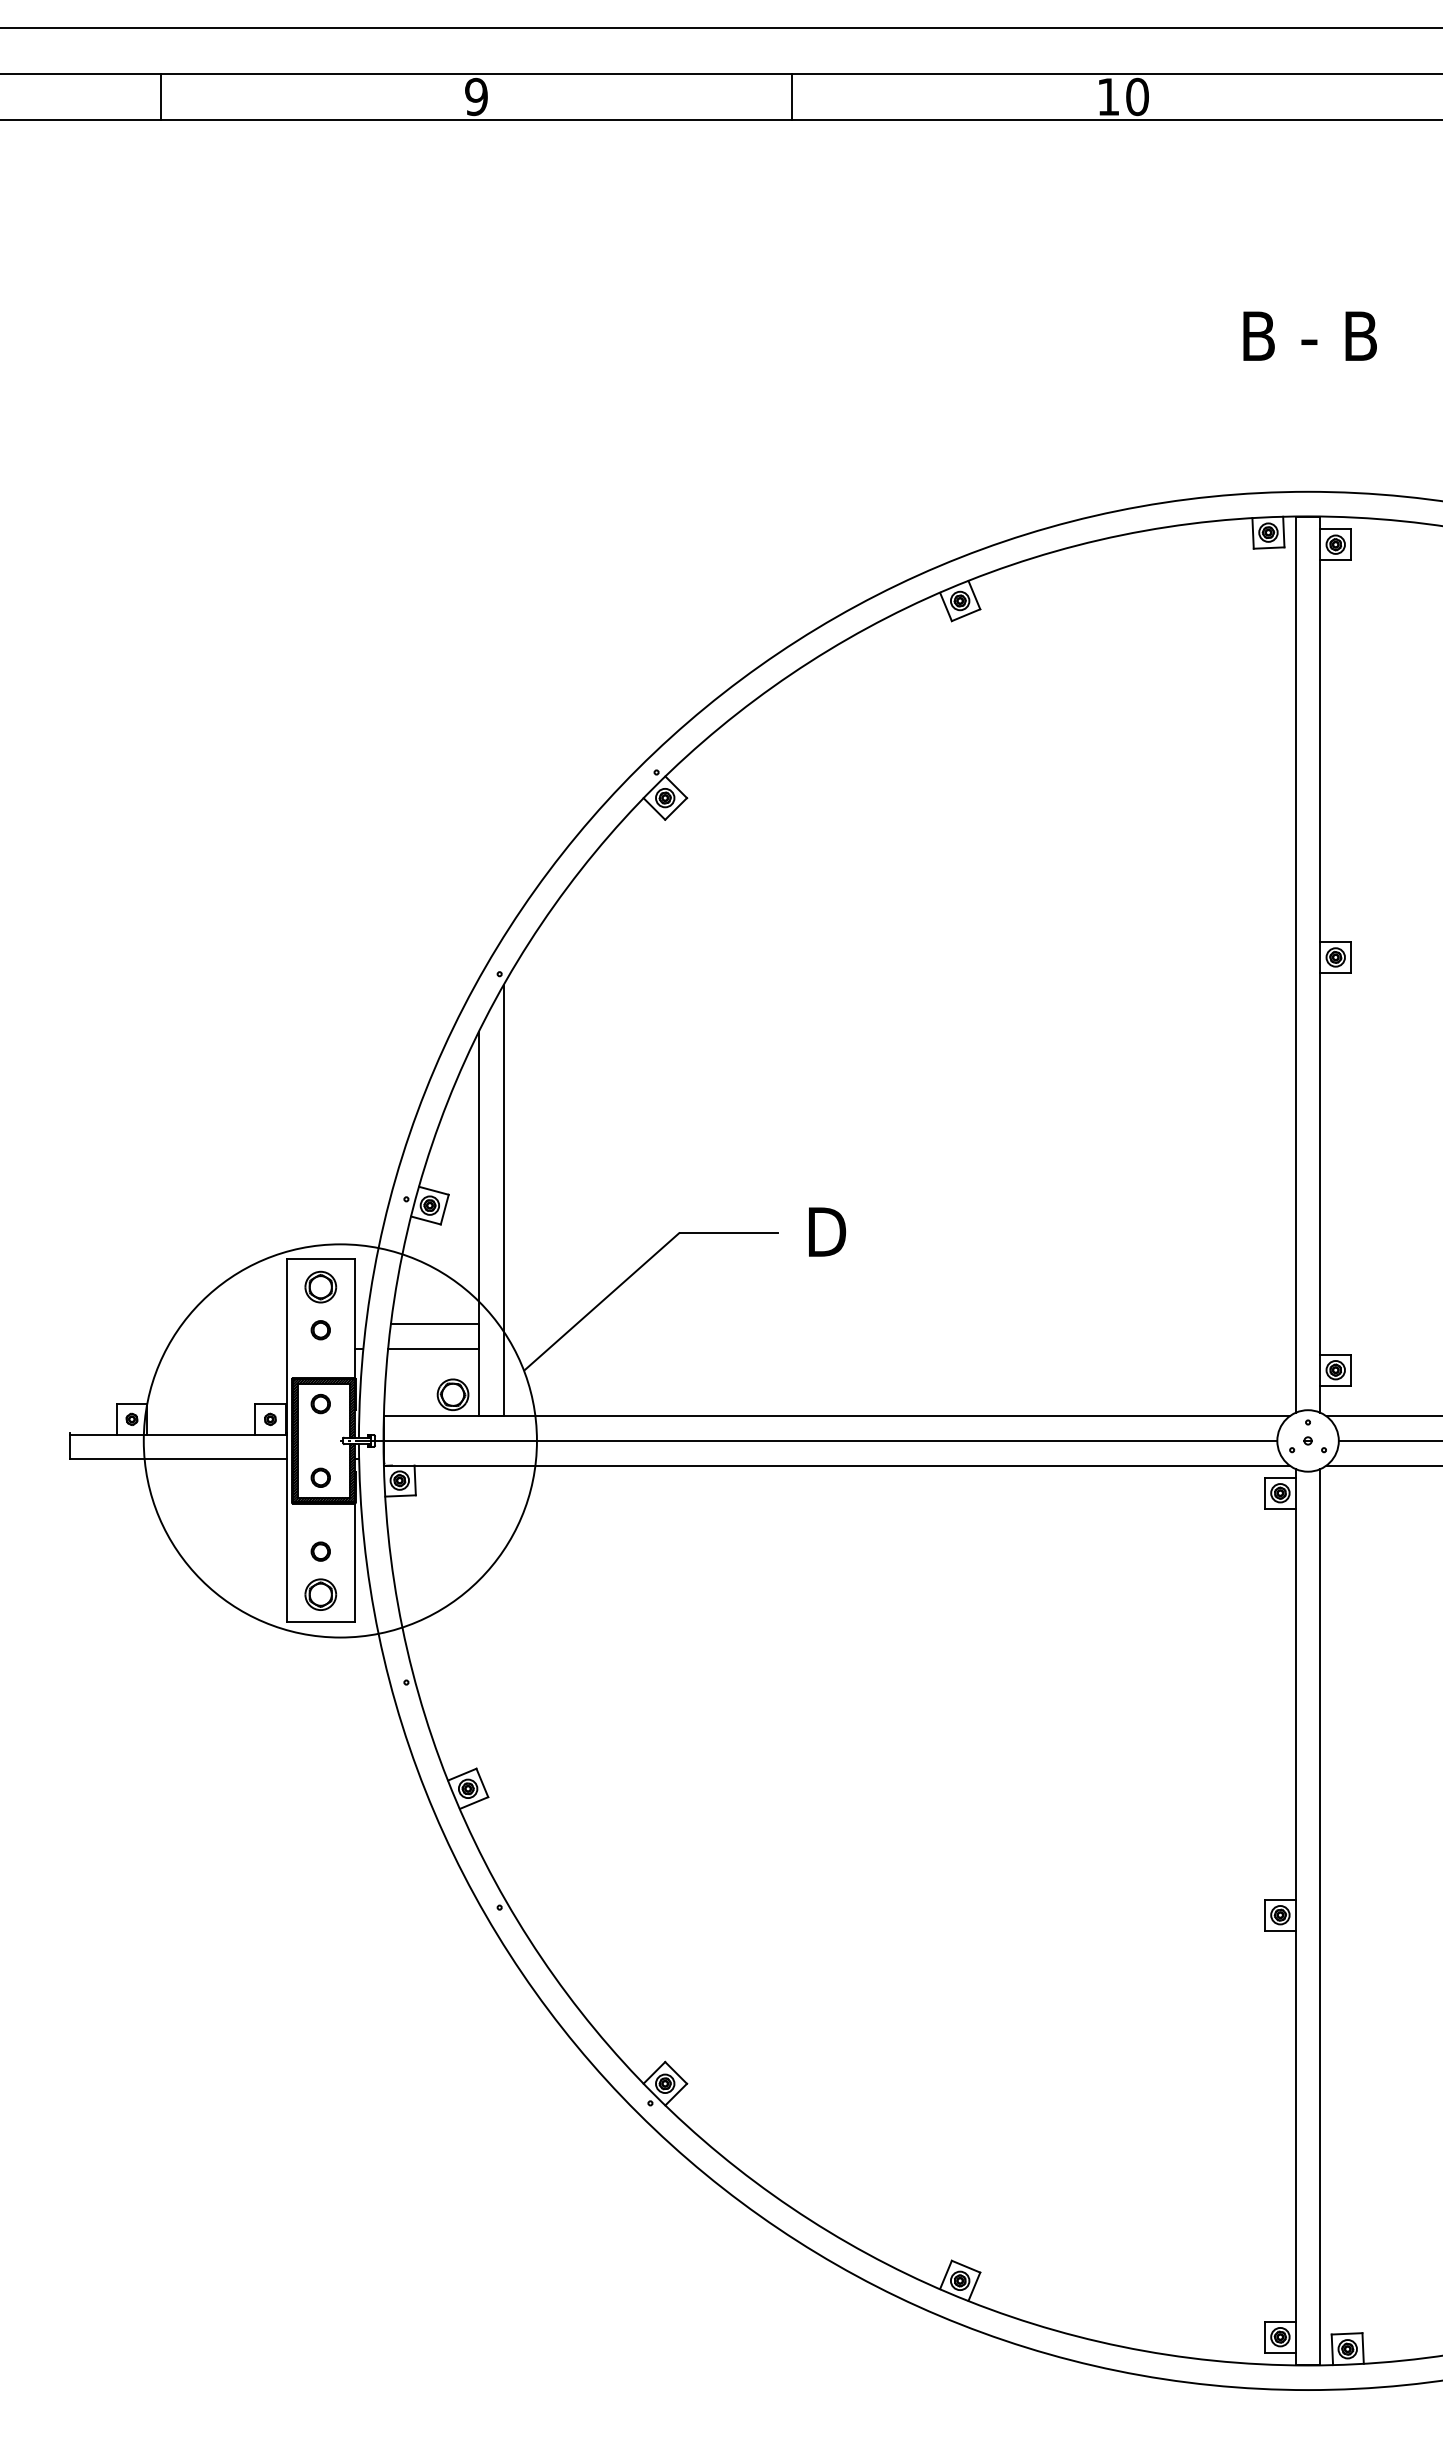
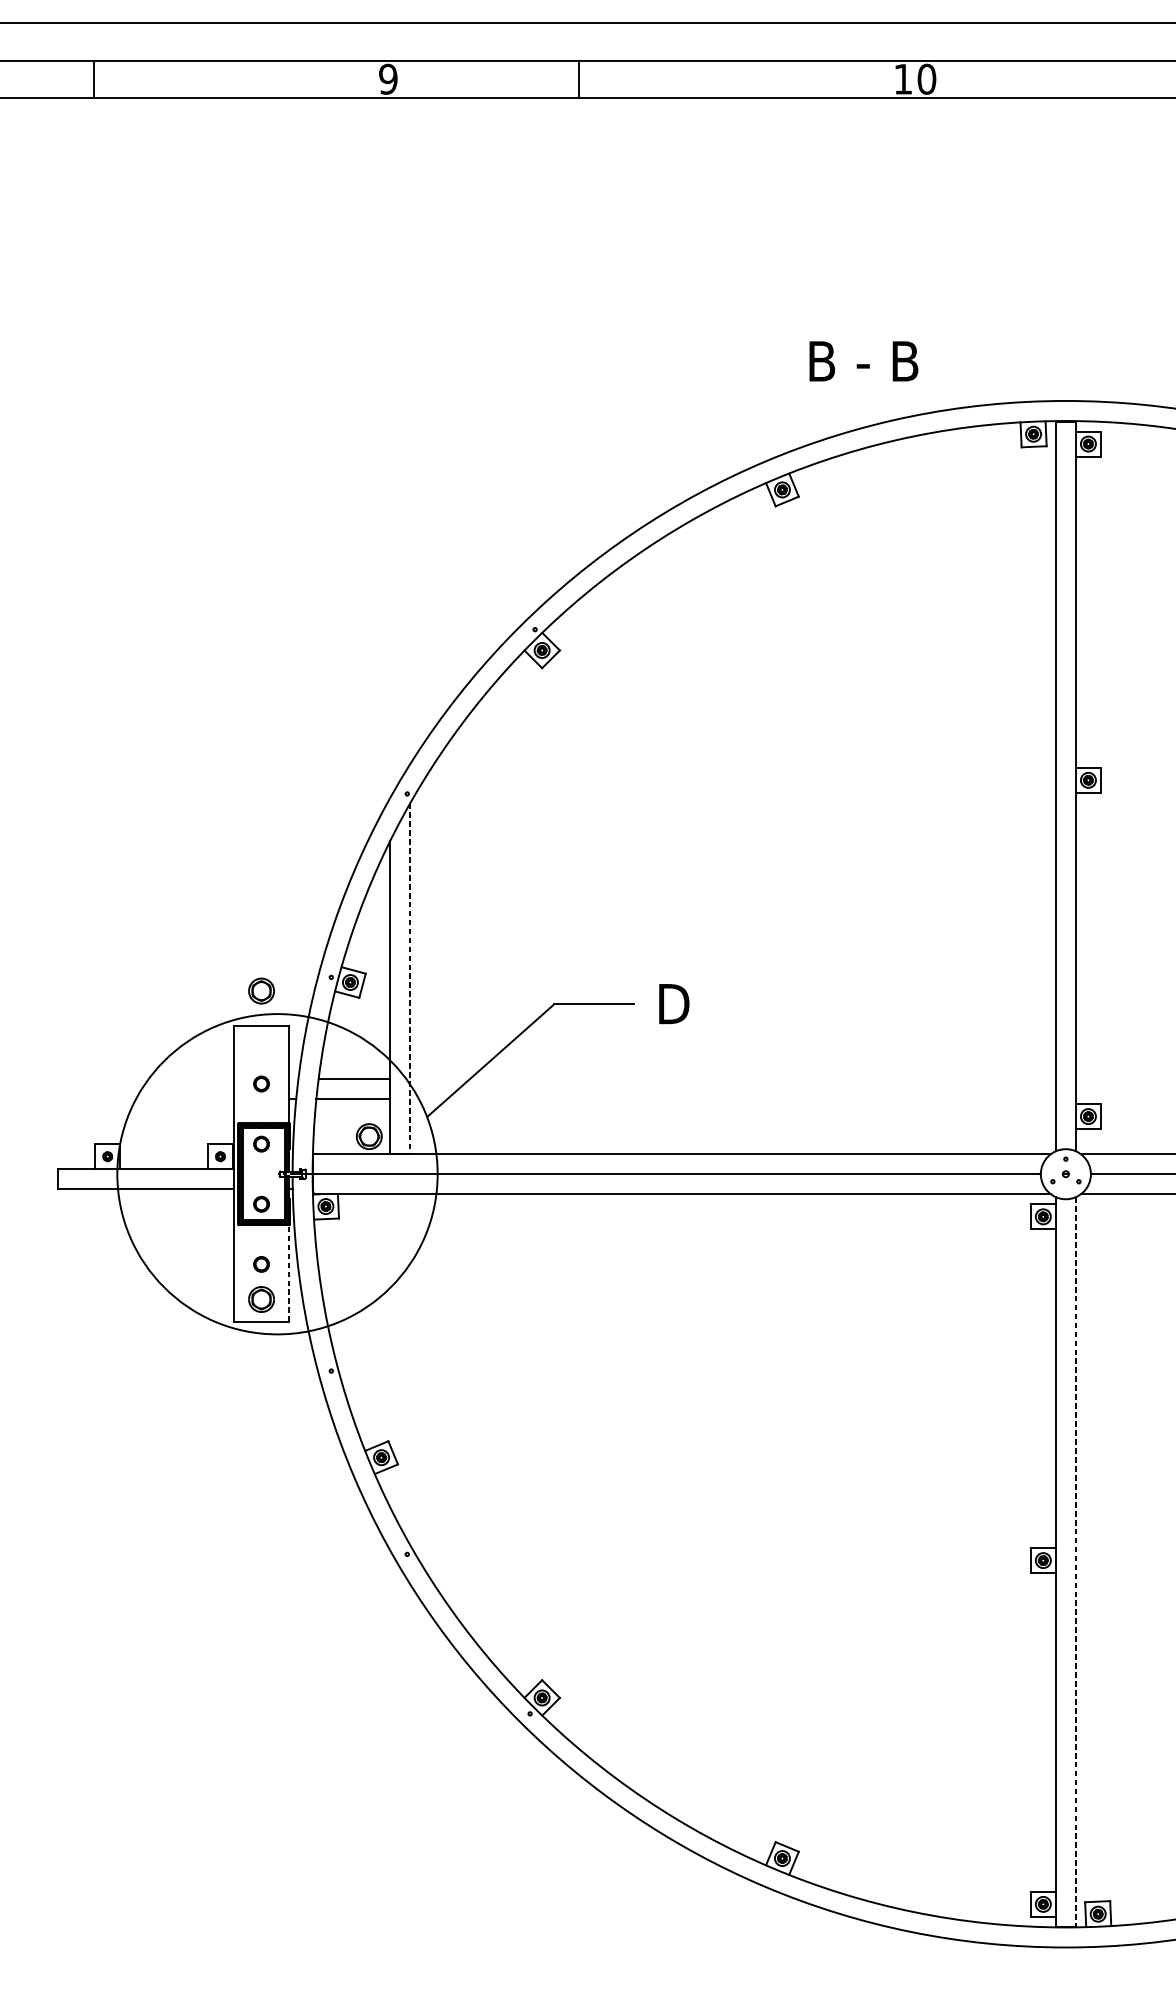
line: (160, 96) -> (93, 78), moved
line: (791, 96) -> (579, 78), moved
text: (1309, 335) -> (863, 360), moved
line: (503, 1201) -> (410, 979), solid -> dashed
part: (320, 1286) -> (261, 990), moved
line: (354, 1562) -> (289, 1273), solid -> dashed
line: (1320, 1916) -> (1076, 1561), solid -> dashed

